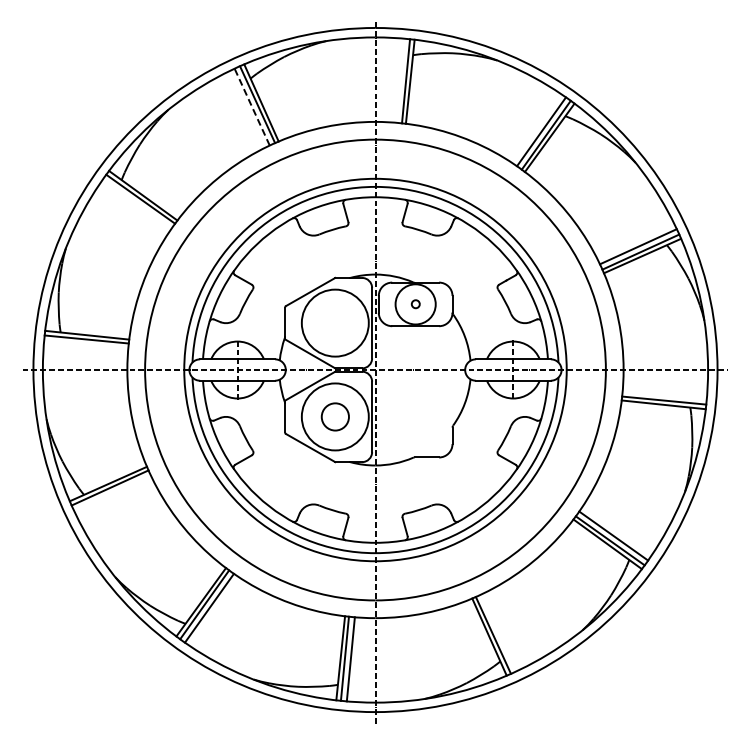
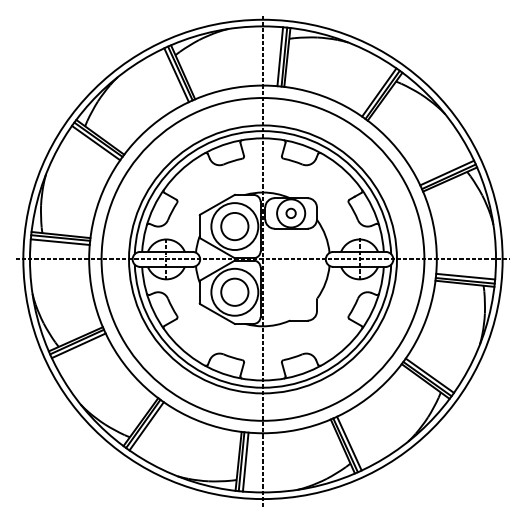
line: (400, 80) -> (280, 56), added
line: (252, 106) -> (176, 74), dashed -> solid
line: (136, 203) -> (95, 142), added
circle: (415, 303) -> (291, 212), size x1.67
circle: (335, 322) -> (234, 226), added
line: (86, 345) -> (60, 242), added
line: (664, 394) -> (465, 276), added
circle: (335, 416) -> (234, 291), size x1.43
line: (112, 492) -> (78, 345), added
line: (498, 632) -> (349, 443), added

